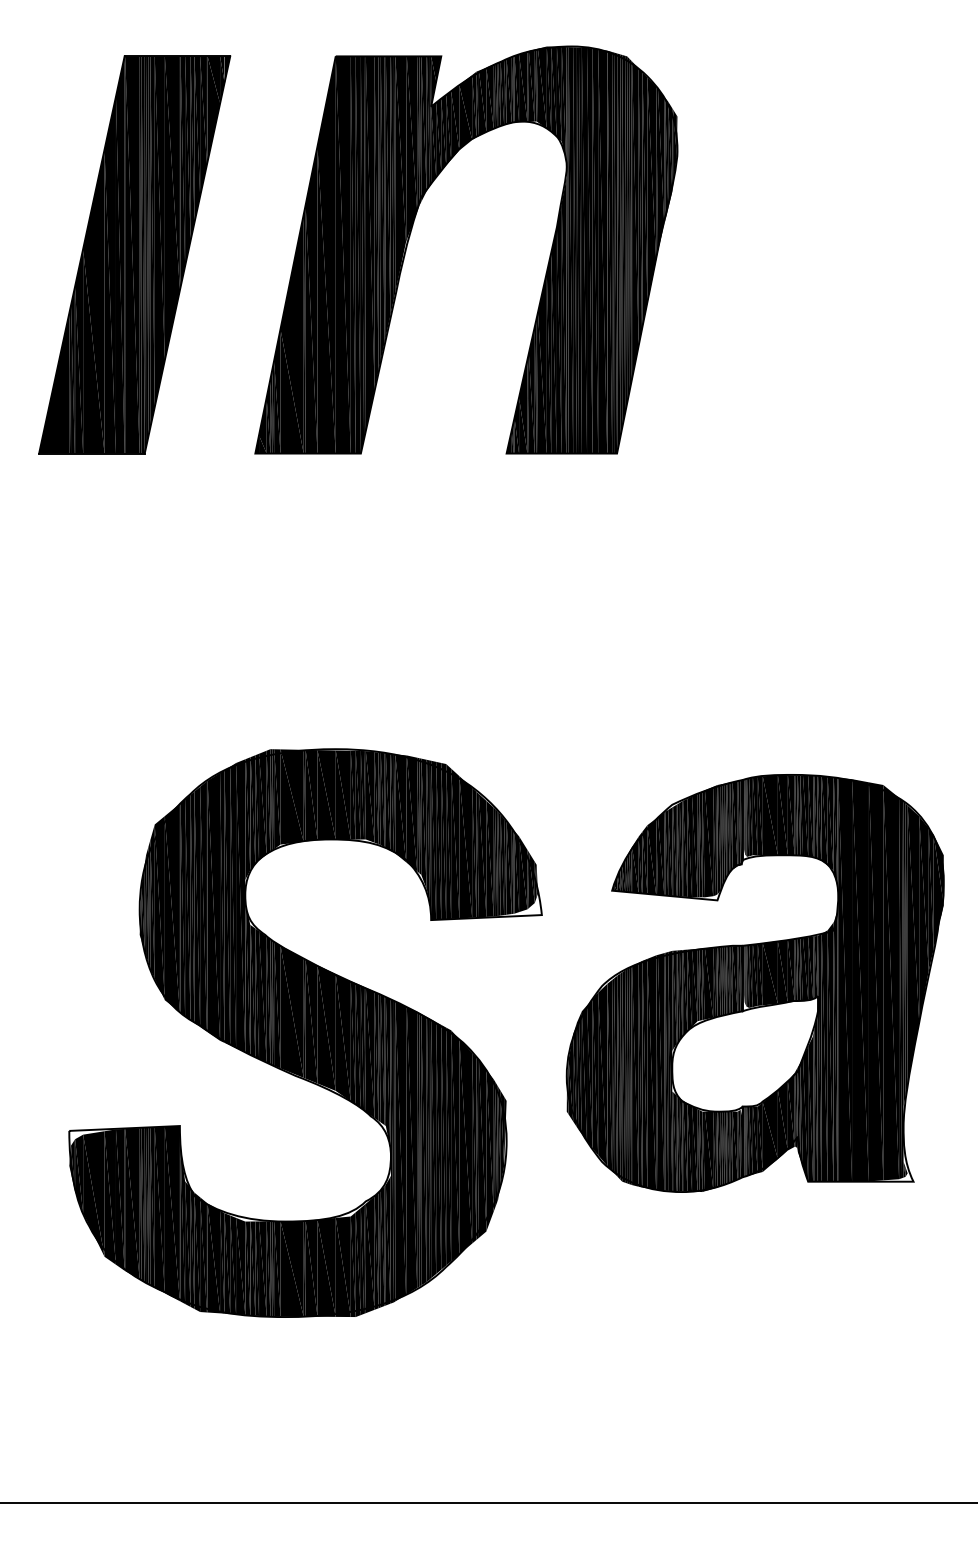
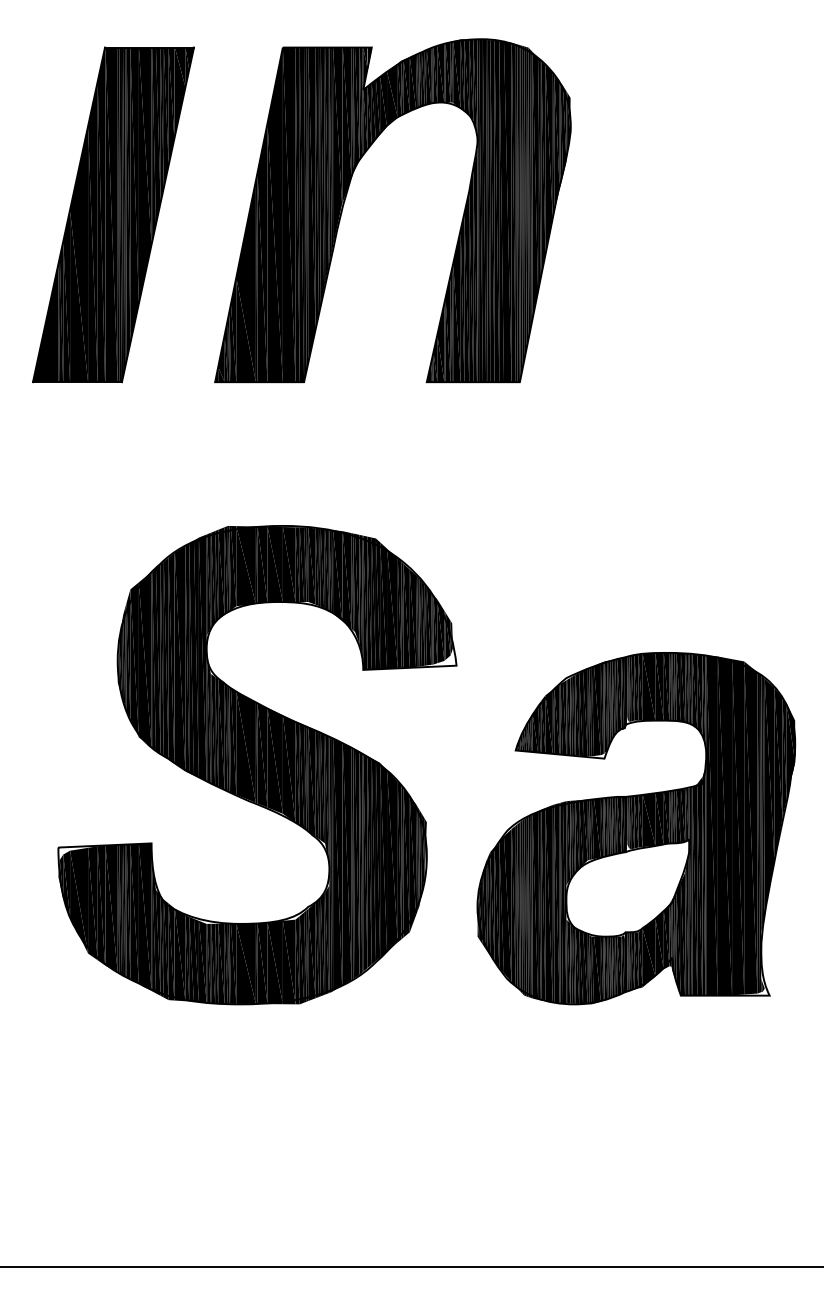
part: (305, 1032) -> (257, 764), moved

